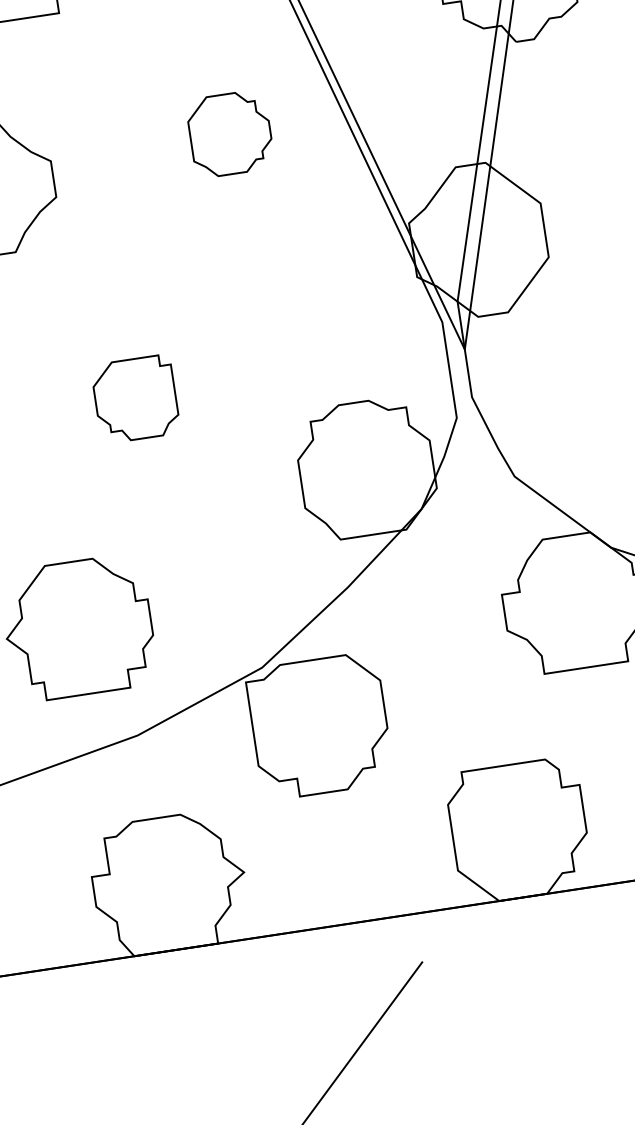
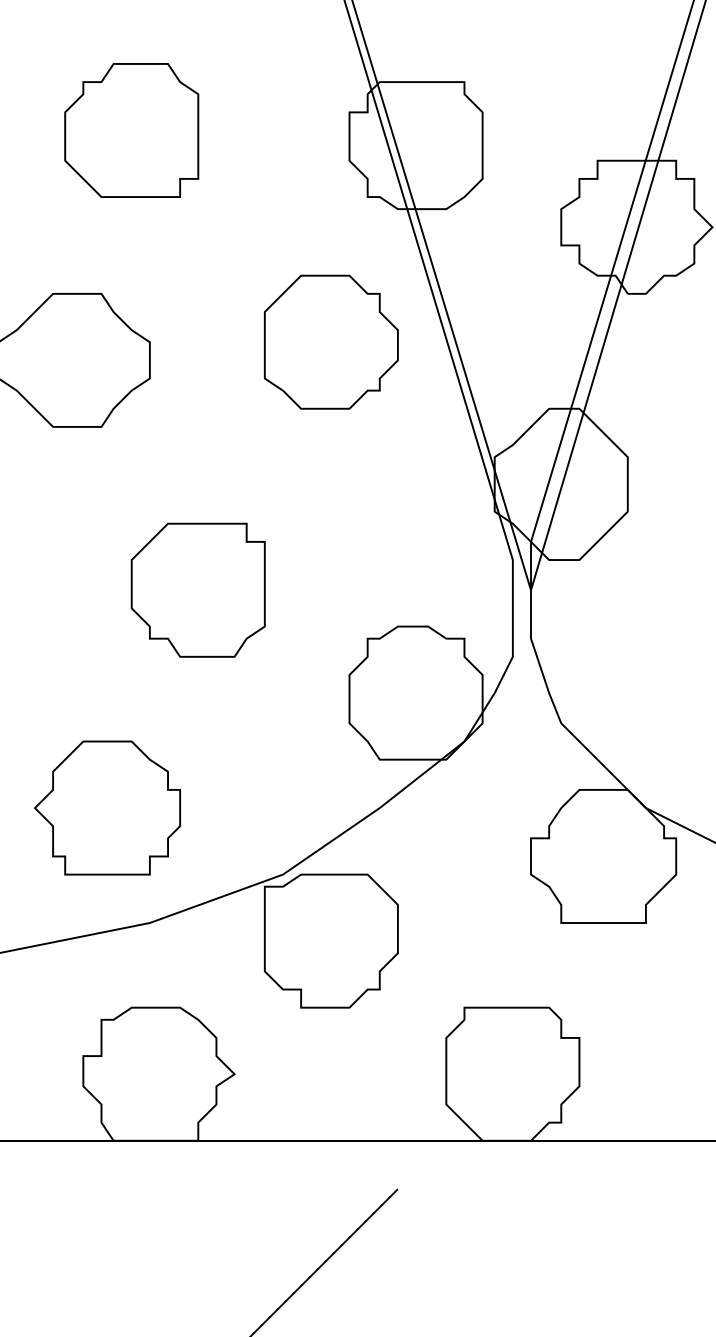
part: (230, 133) -> (331, 341), size x1.67
part: (134, 398) -> (197, 589), size x1.67

